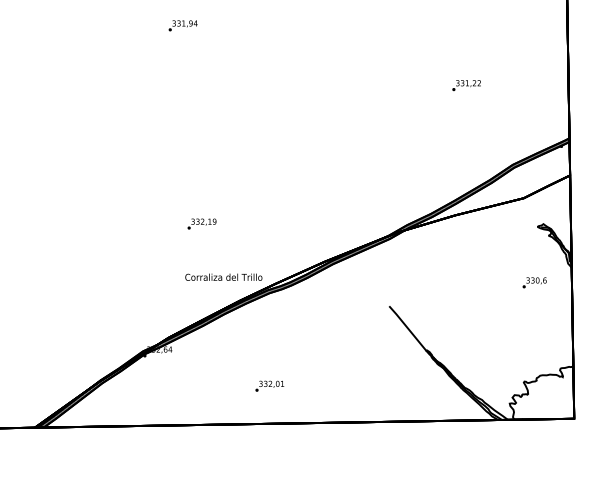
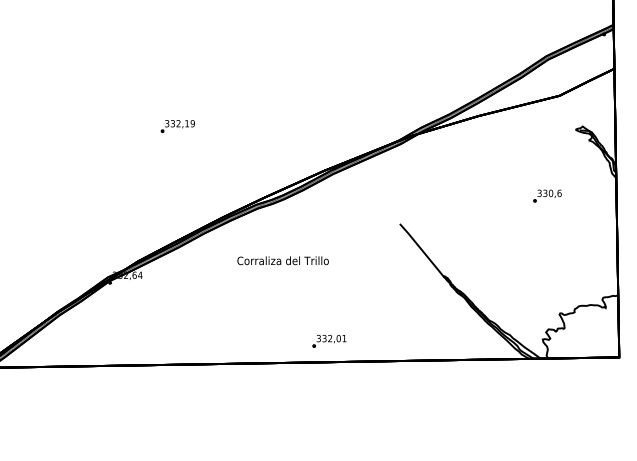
text: (223, 276) -> (282, 259), moved
text: (534, 282) -> (547, 195), moved
text: (269, 385) -> (329, 340), moved

